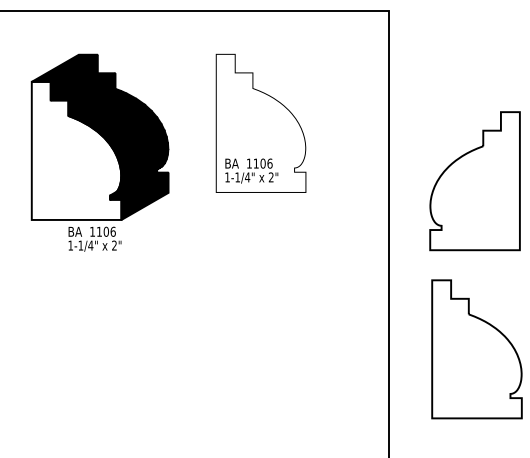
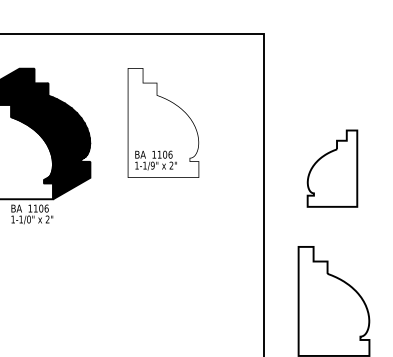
text: (247, 177) -> (152, 165), 1-1/4" -> 1-1/9"
part: (474, 181) -> (332, 168), size x0.7
text: (90, 245) -> (28, 219), 1-1/4" -> 1-1/0"

